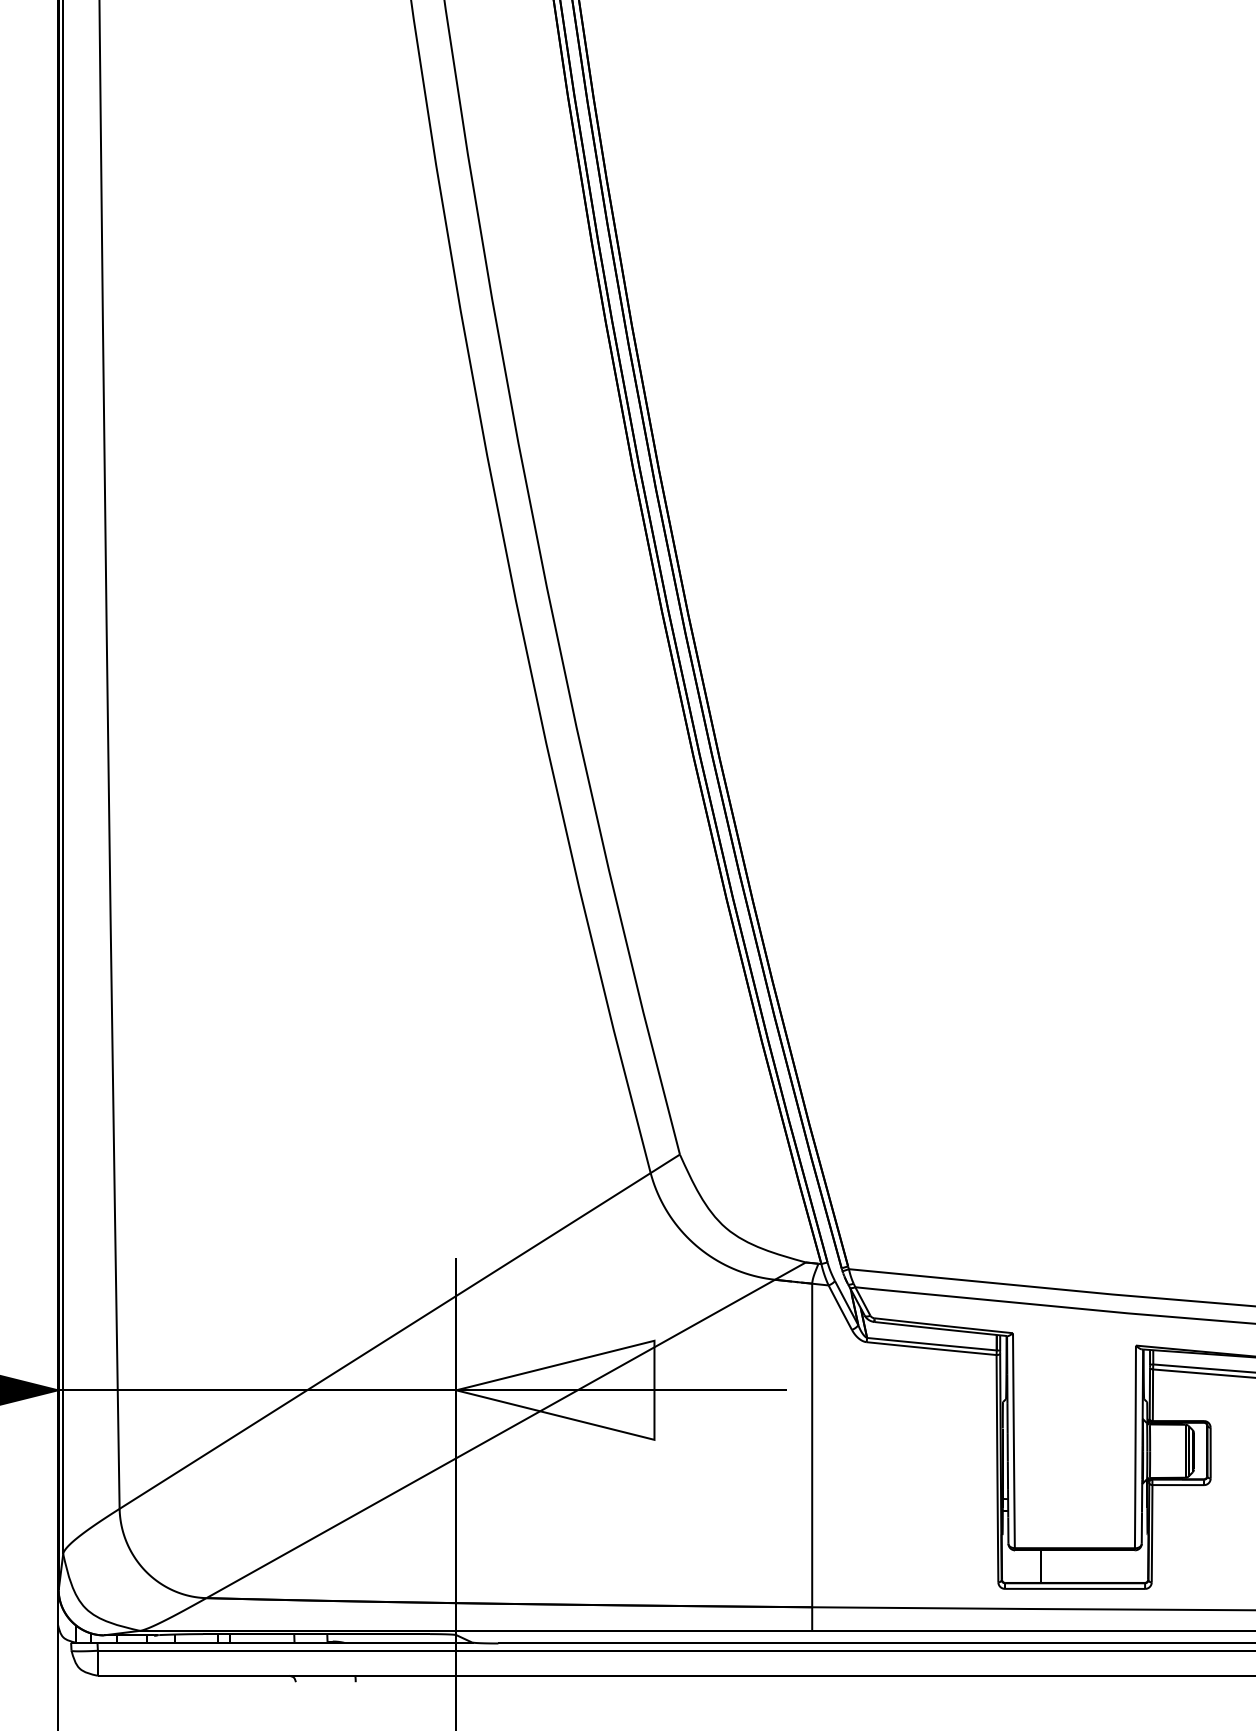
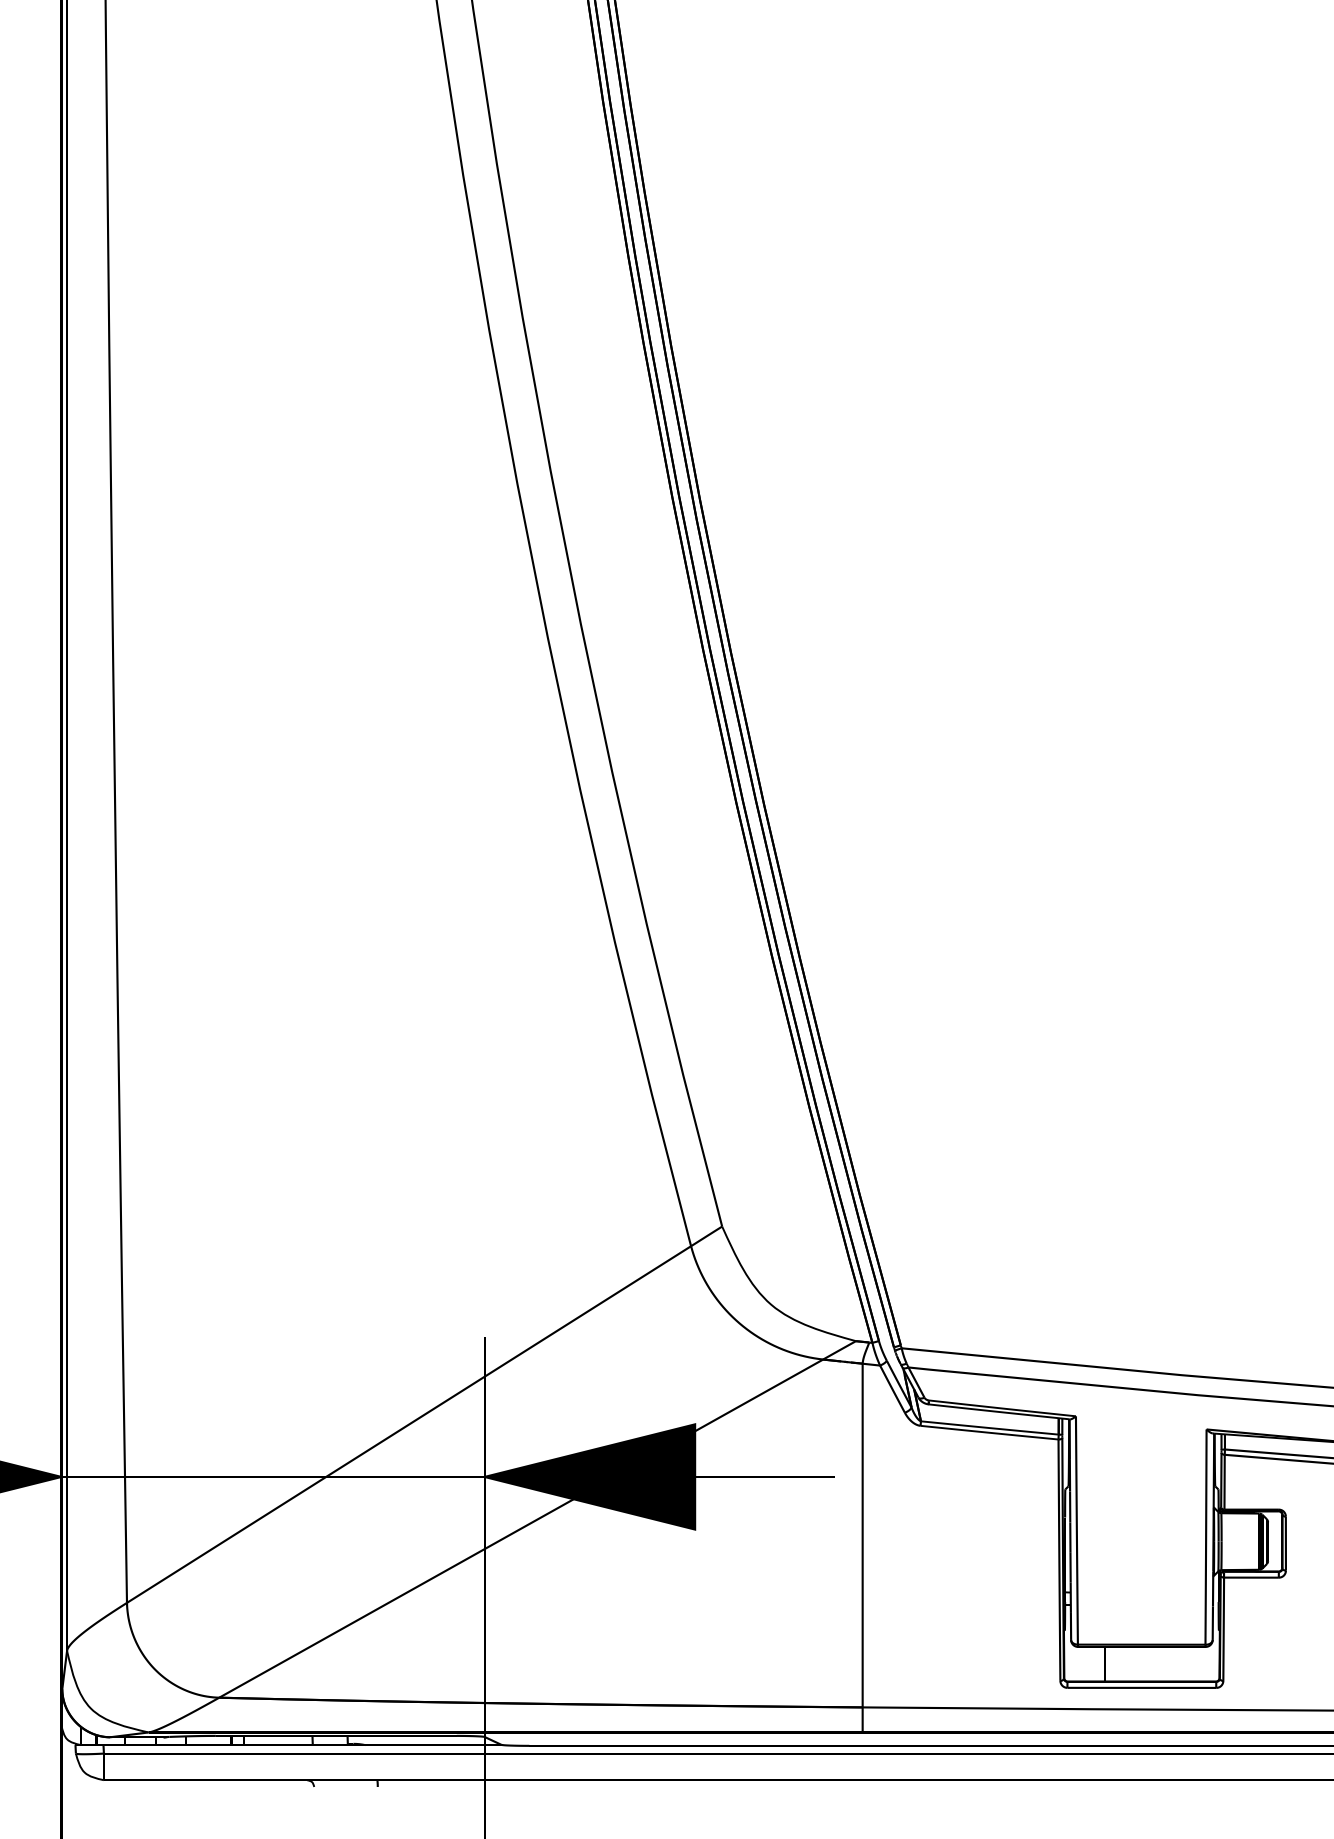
fill: (555, 1389) -> (589, 1476), added

